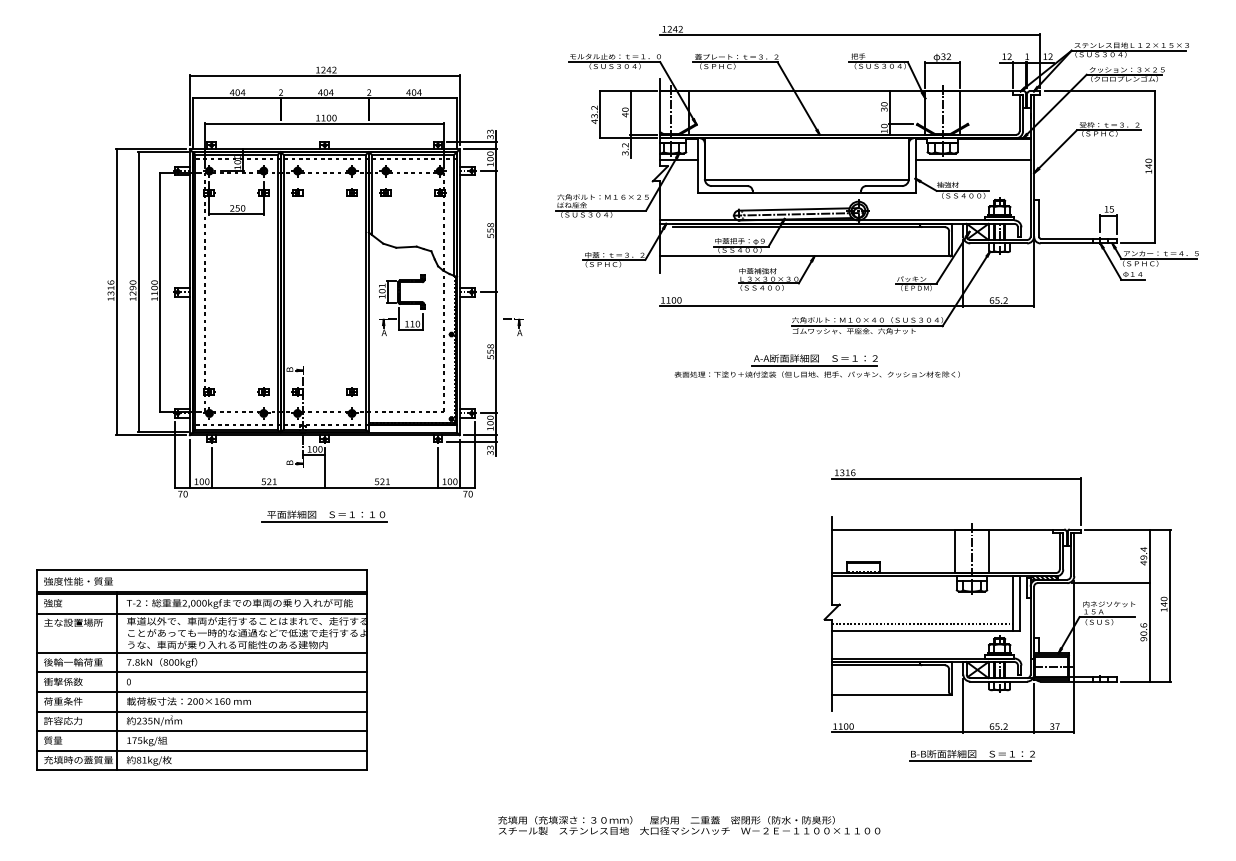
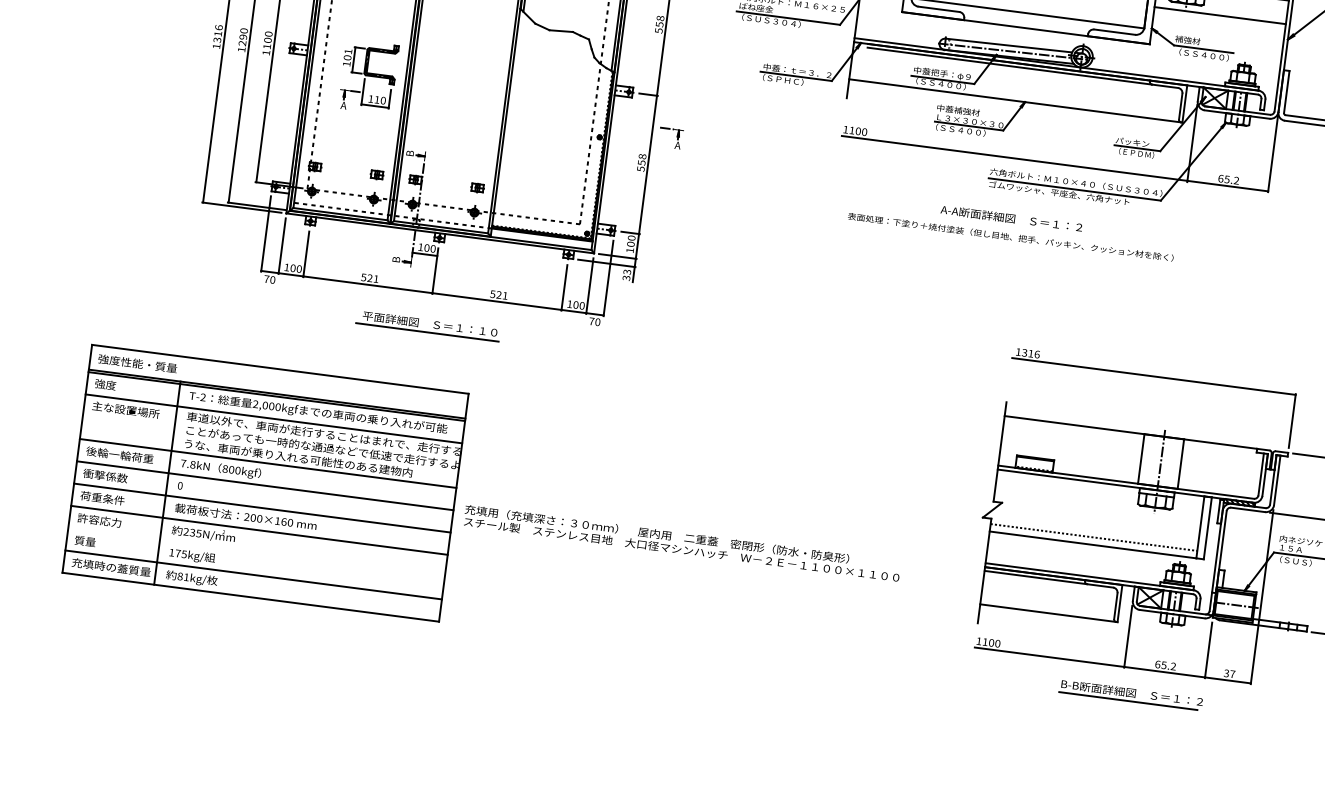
part: (402, 304) -> (368, 76), moved
line: (813, 365) -> (1007, 226), removed
line: (202, 731) -> (256, 553), removed
text: (689, 825) -> (682, 543), moved

